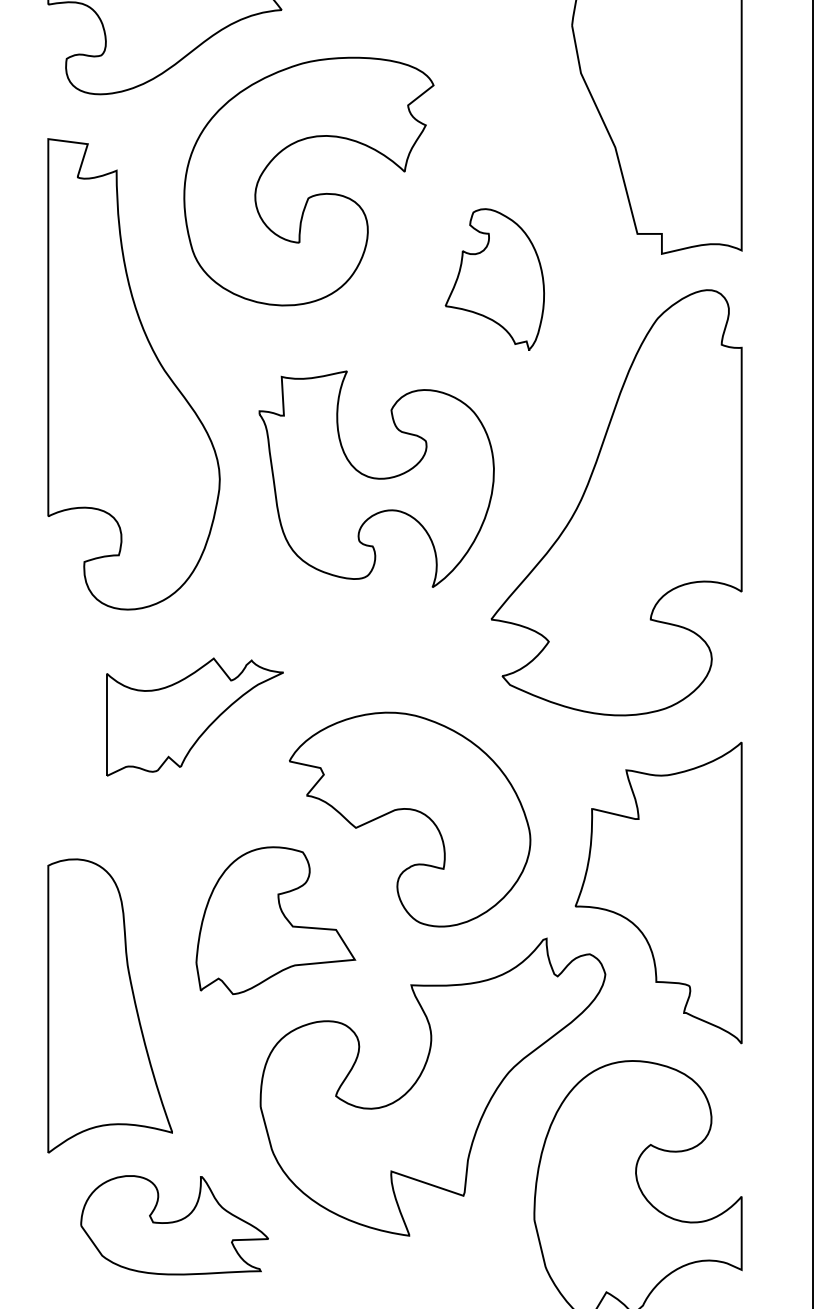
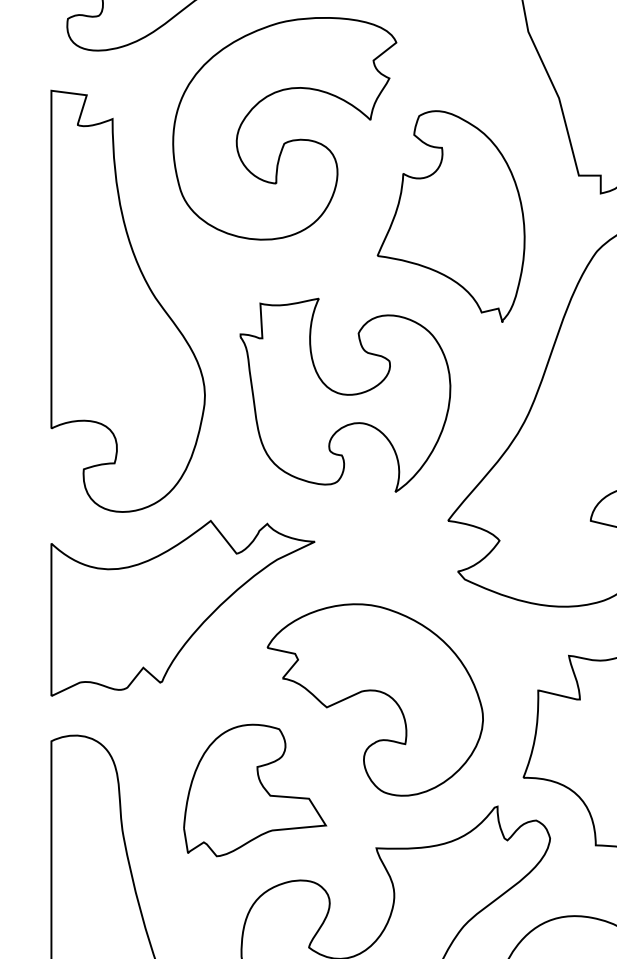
part: (494, 279) -> (450, 216), size x1.67
part: (194, 716) -> (182, 607), size x1.67

